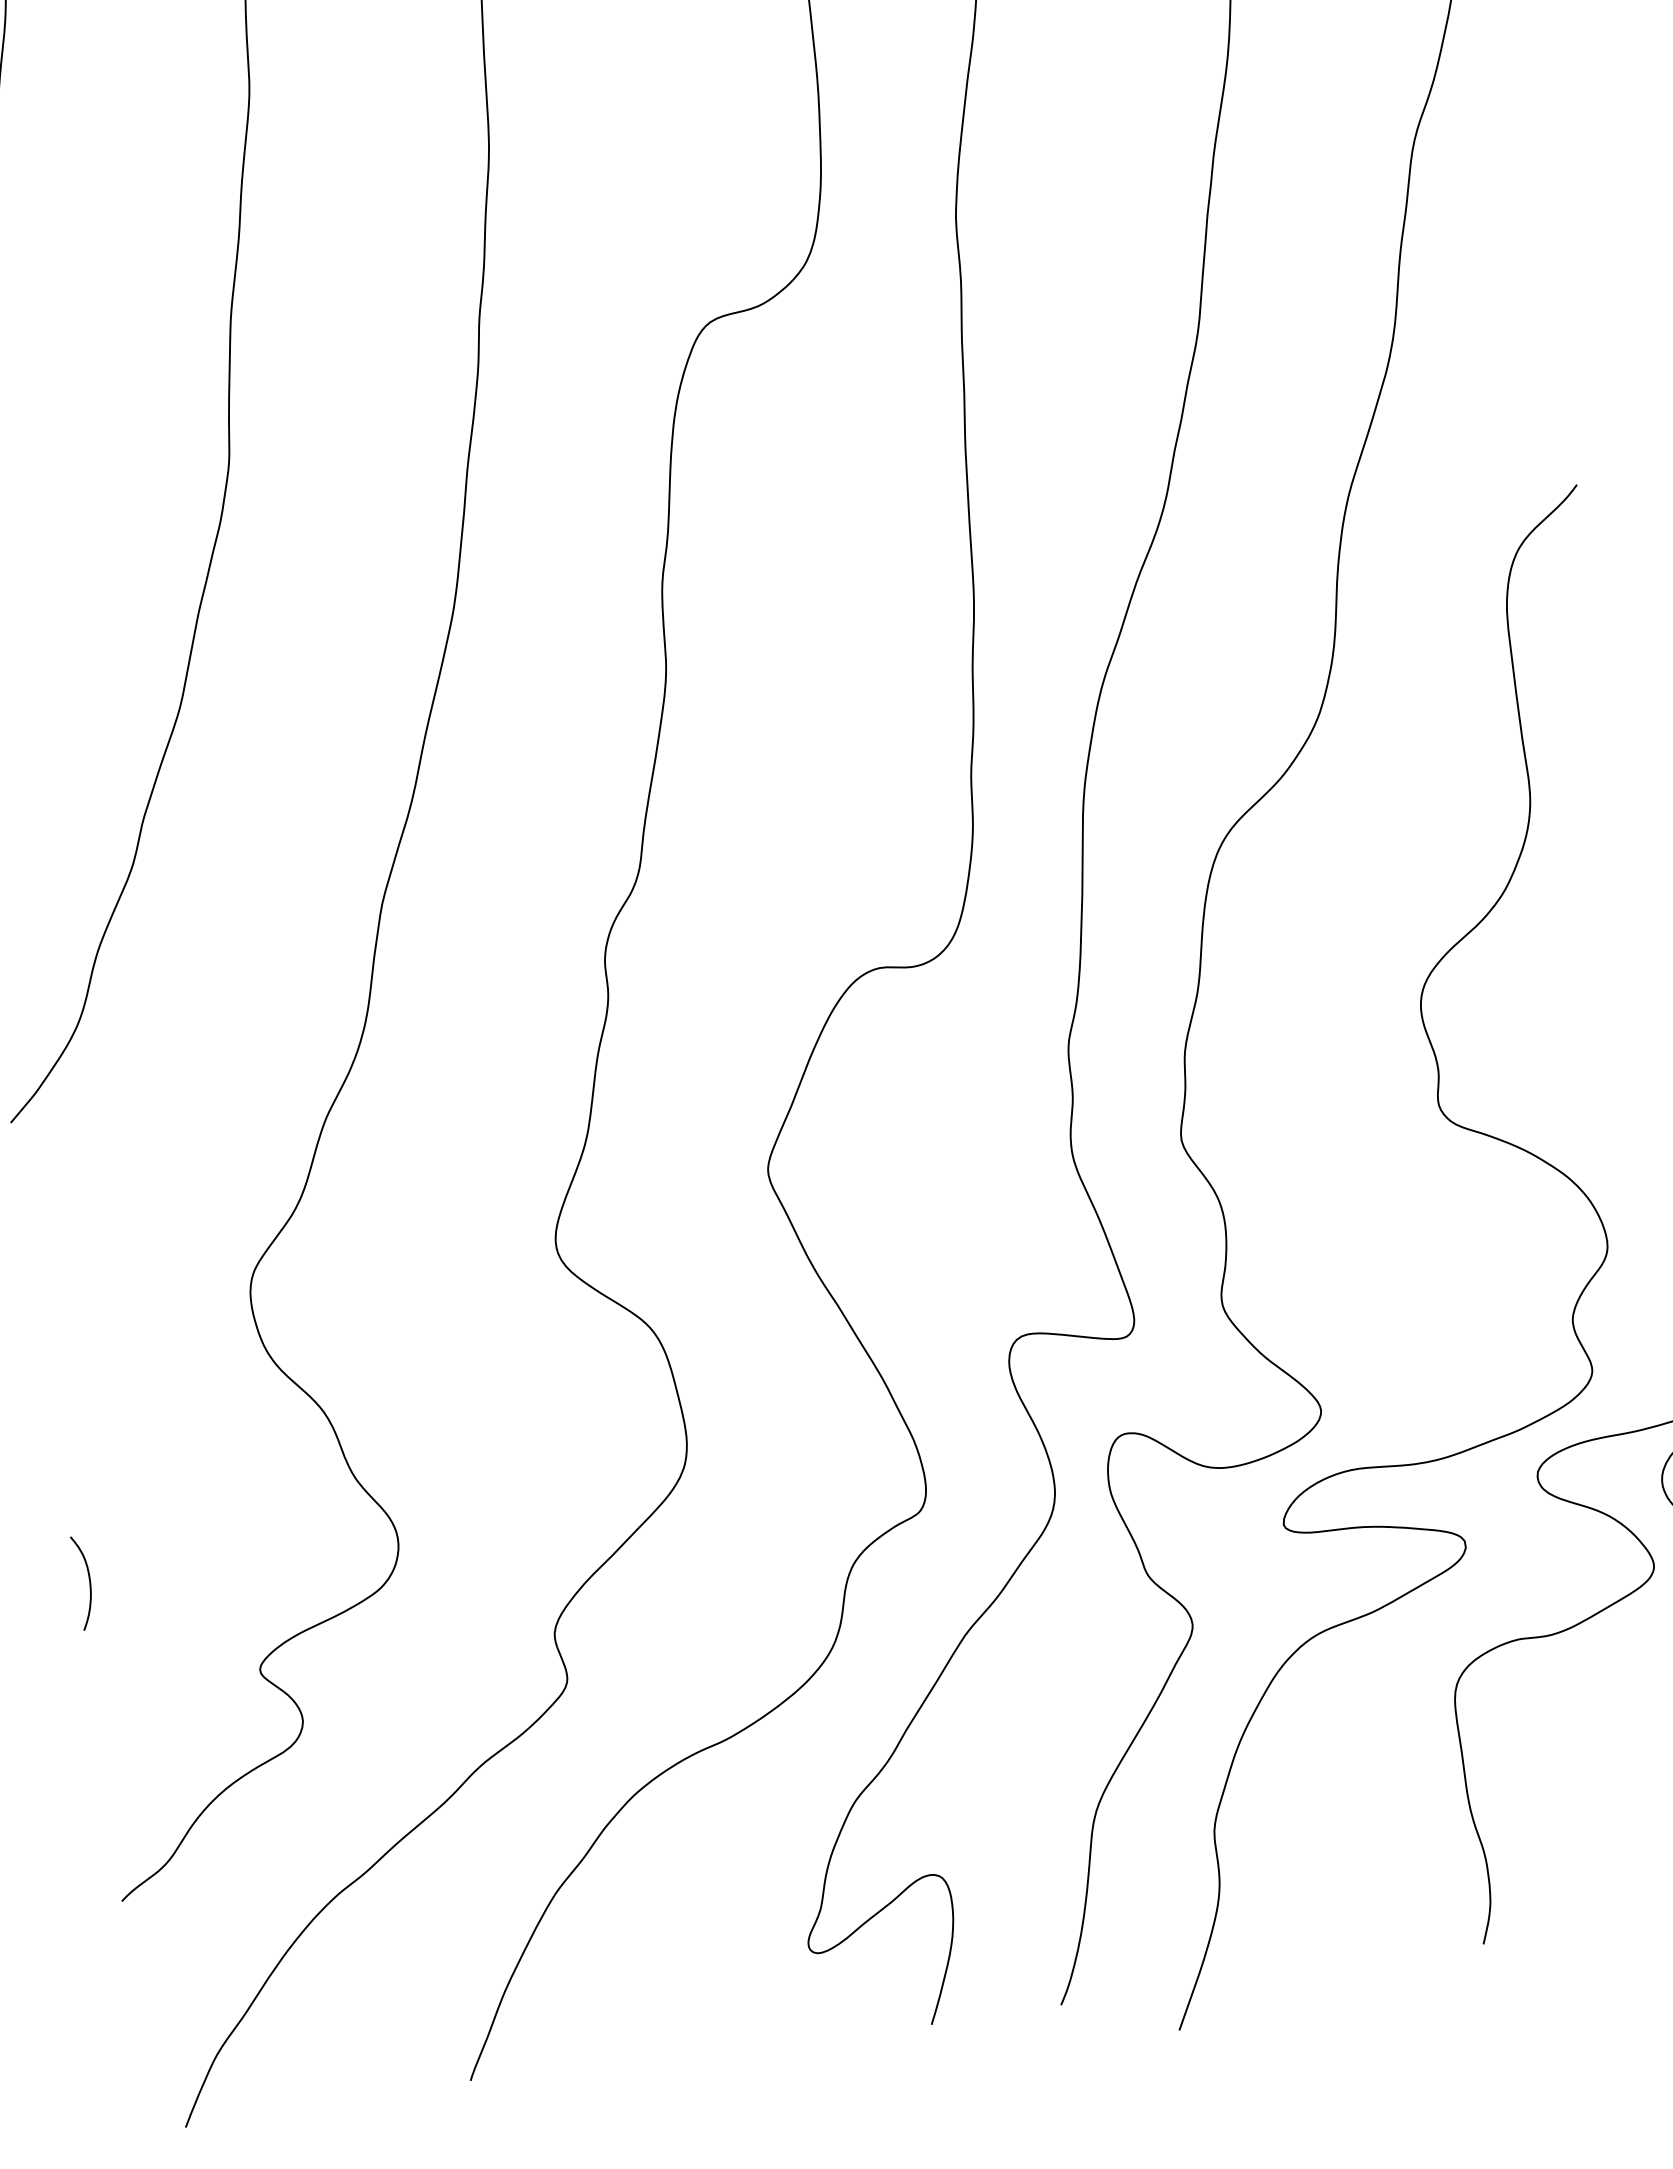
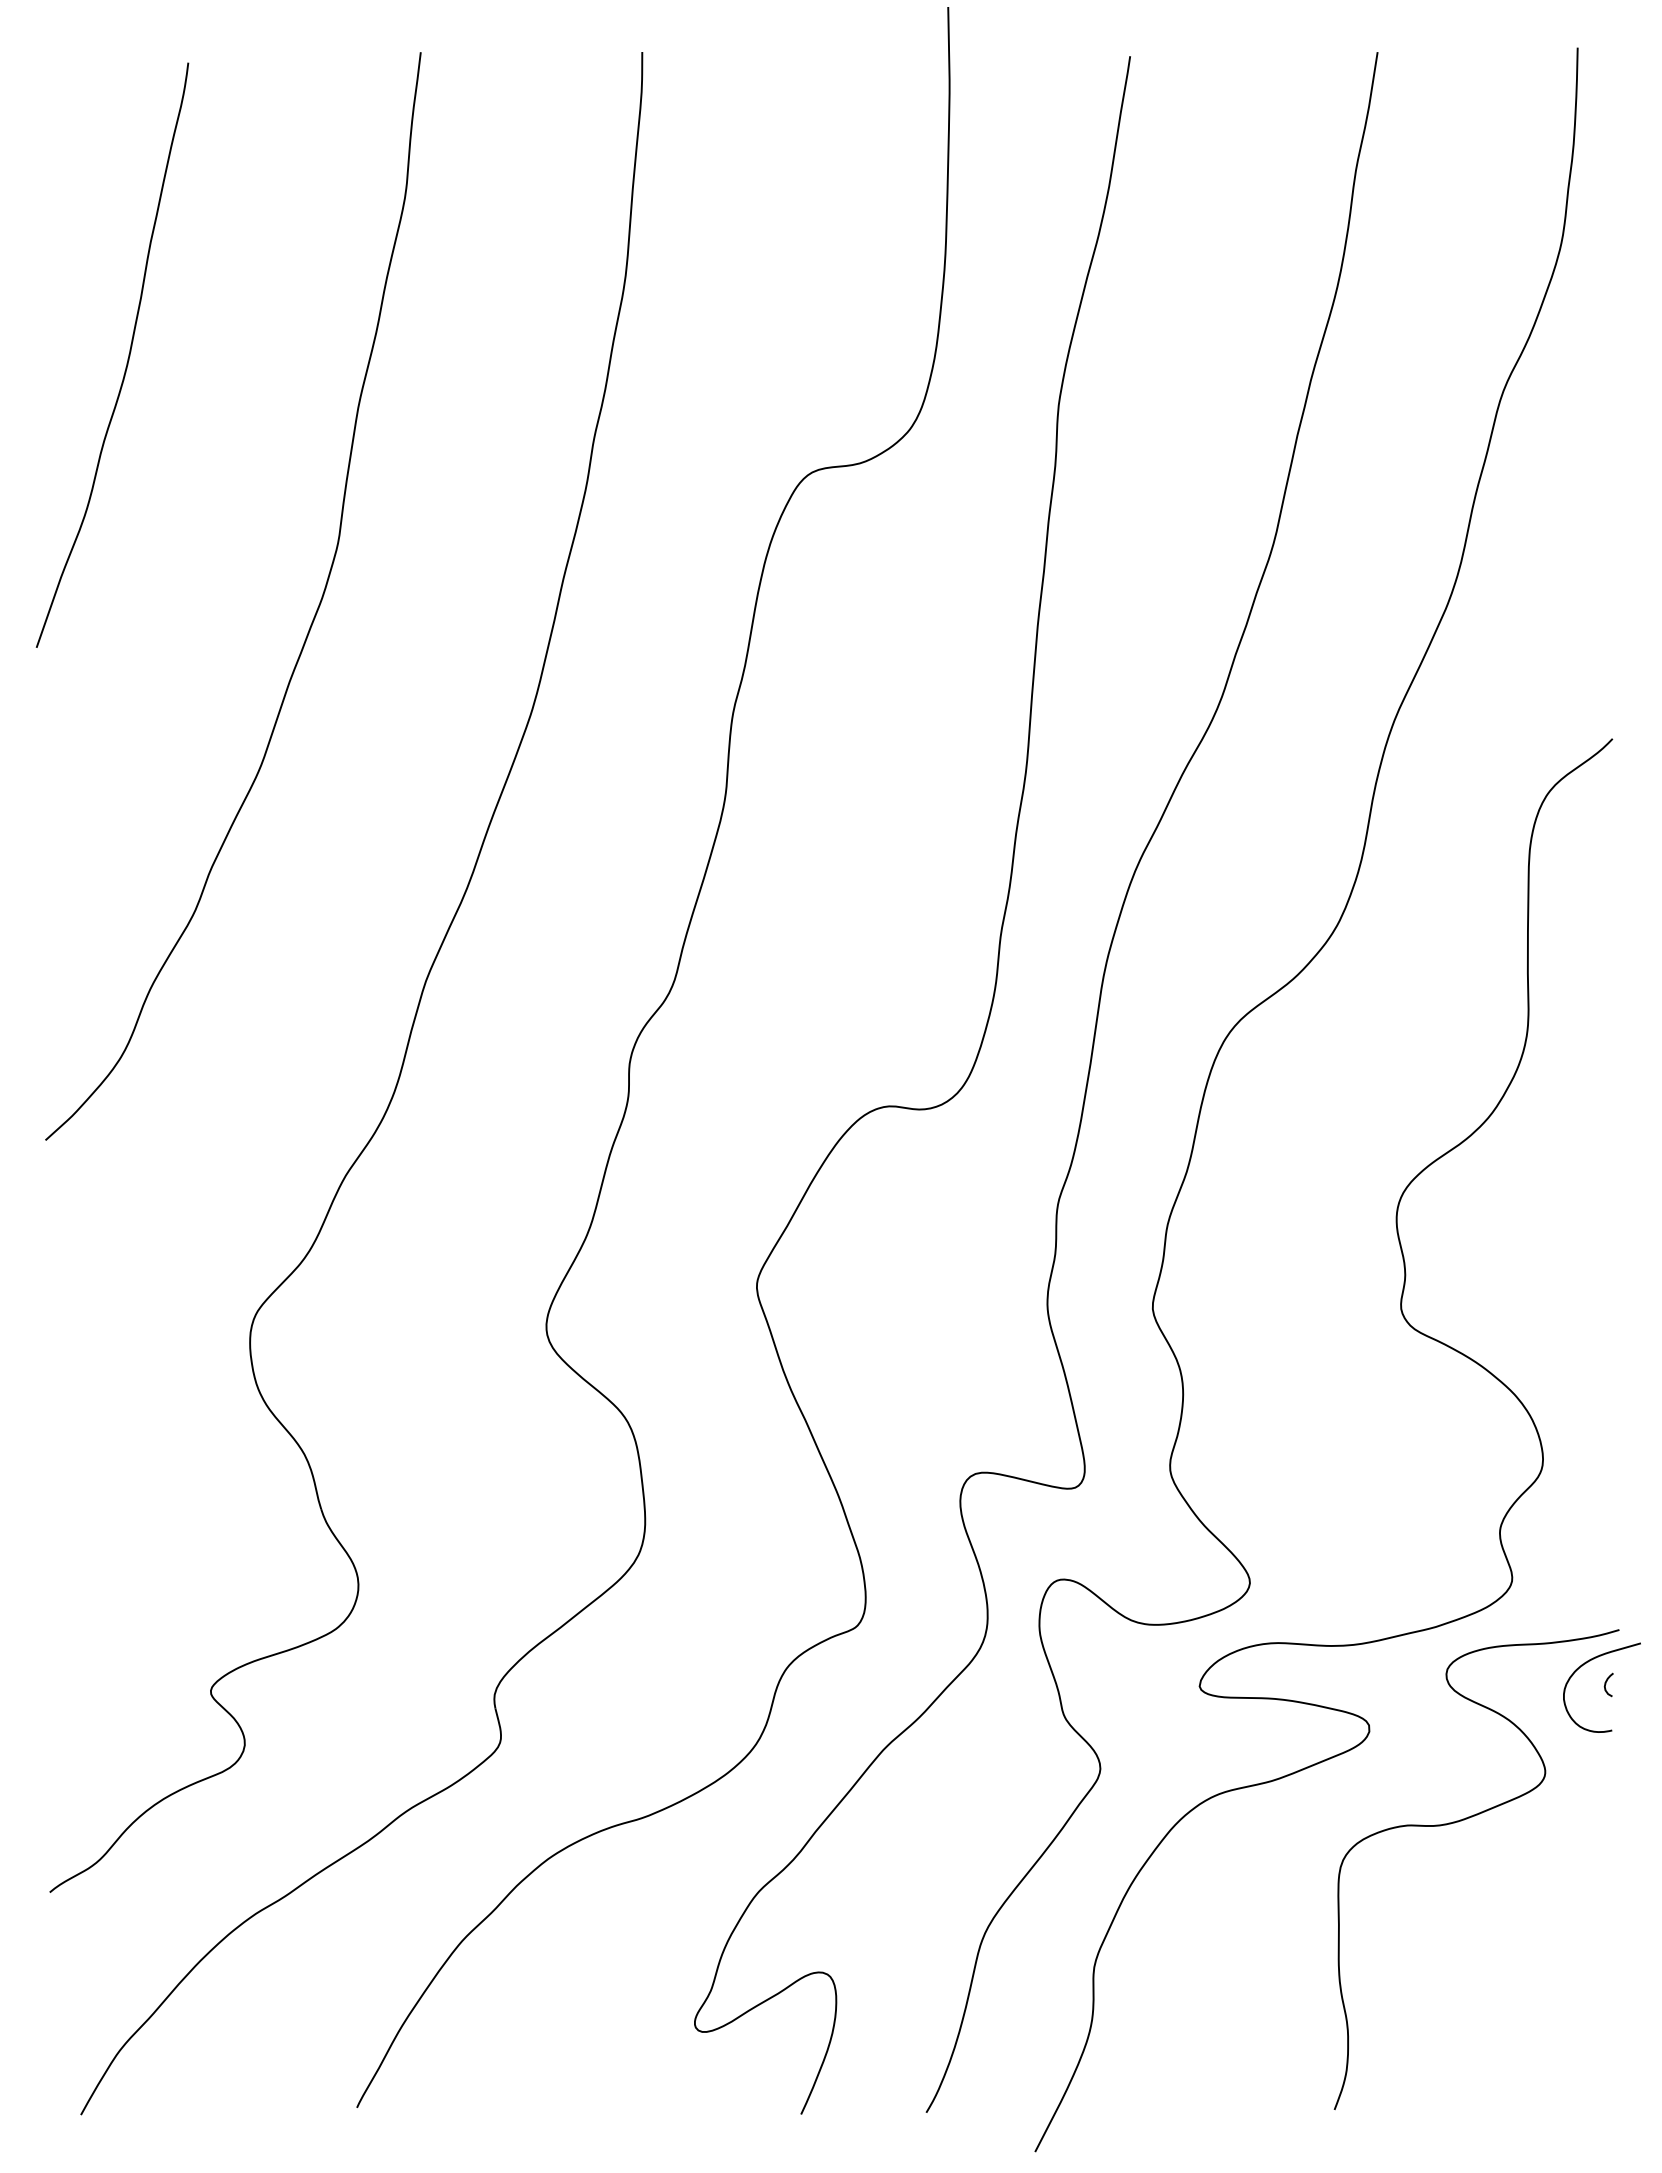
curve: (89, 1581) -> (60, 1585), removed

